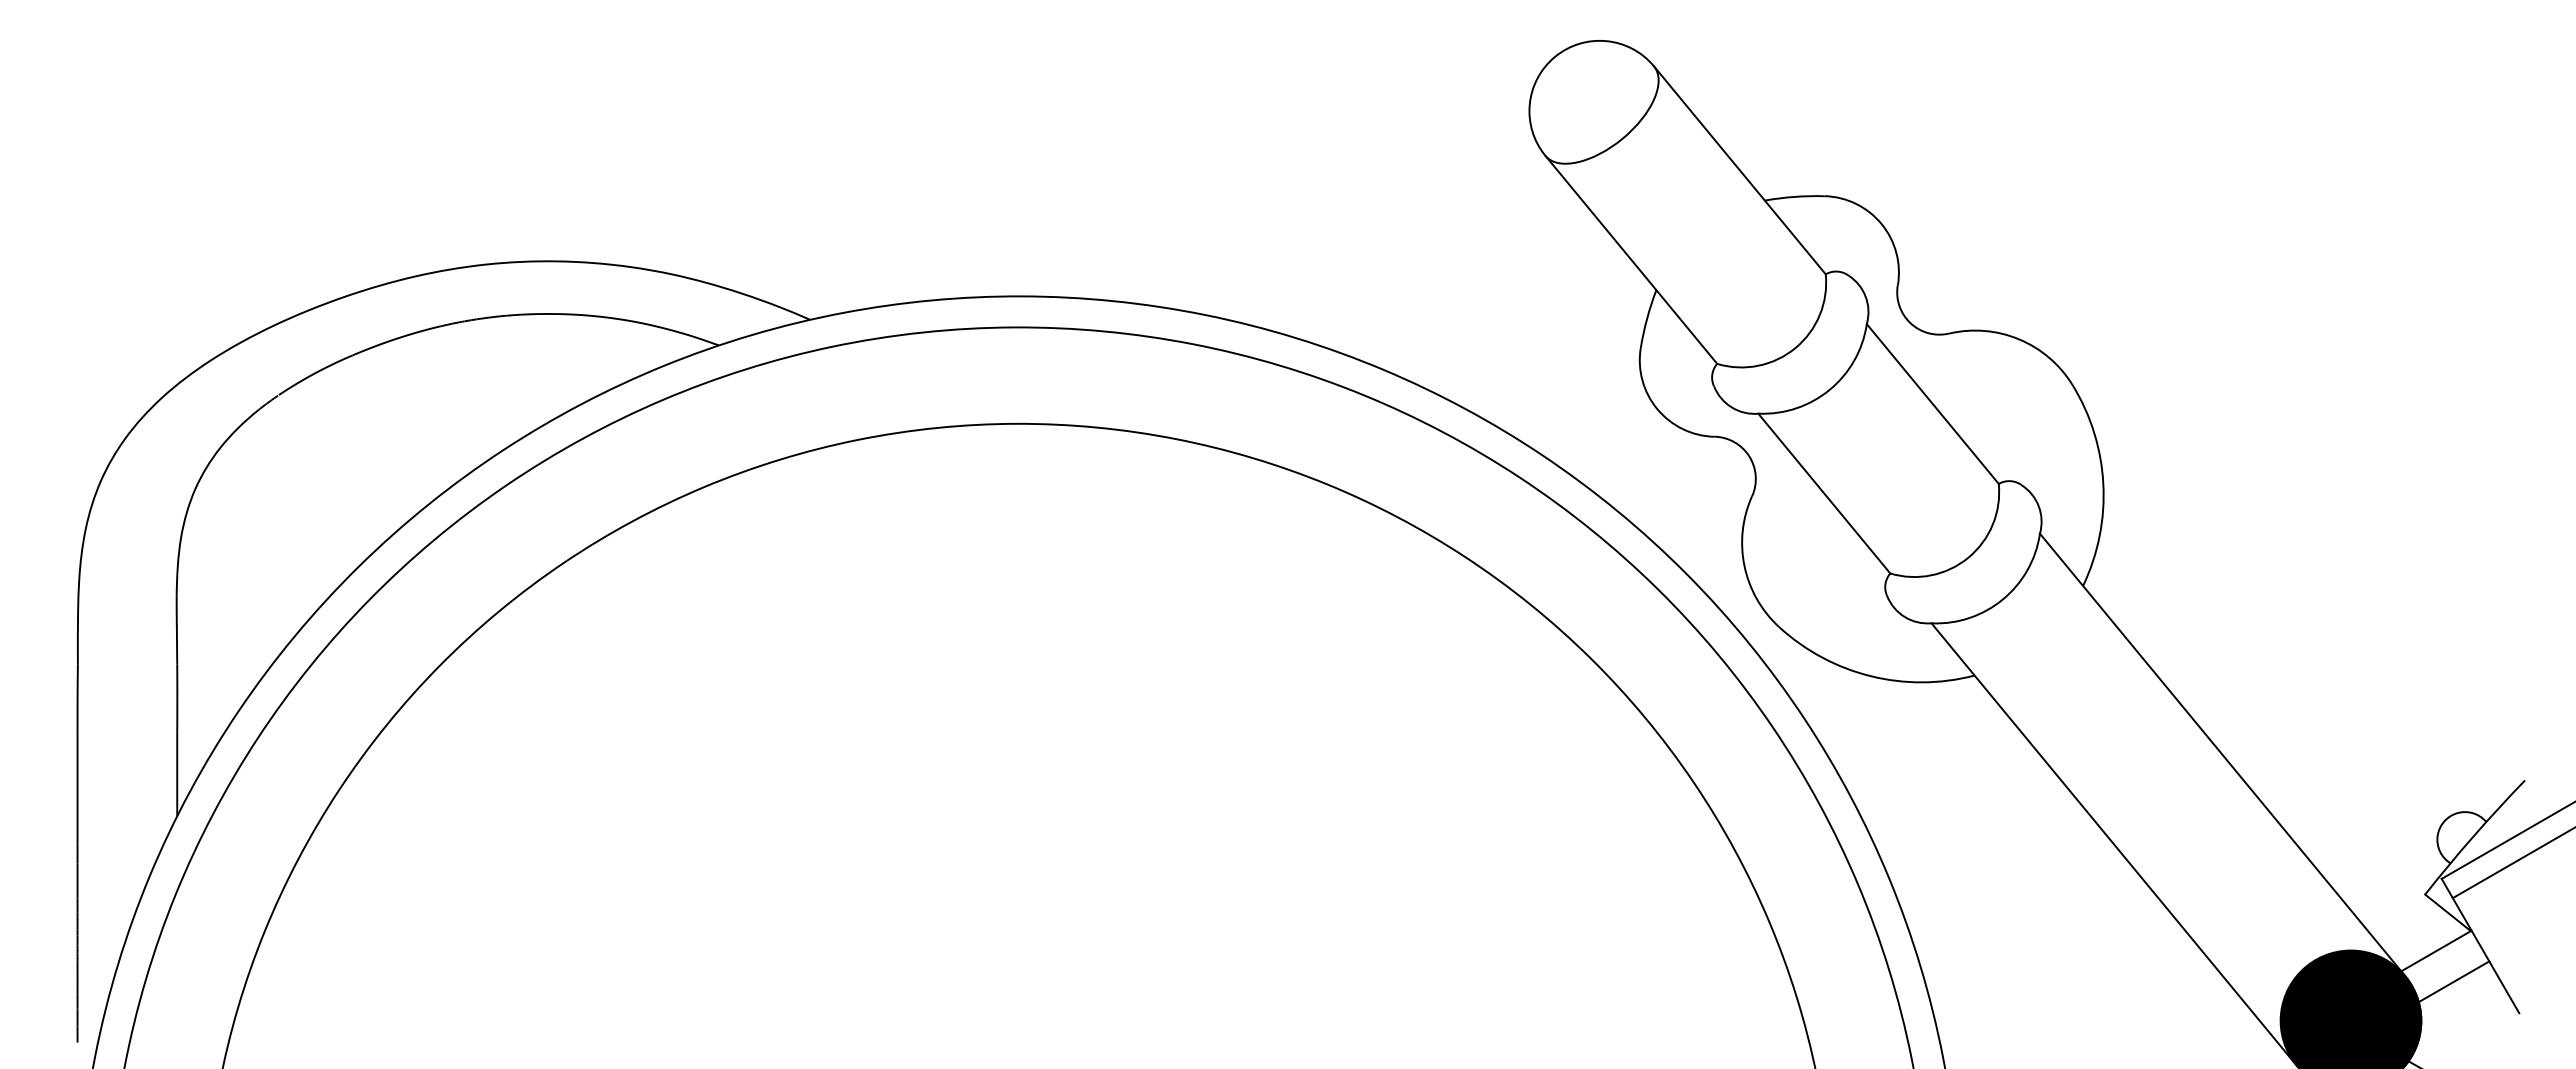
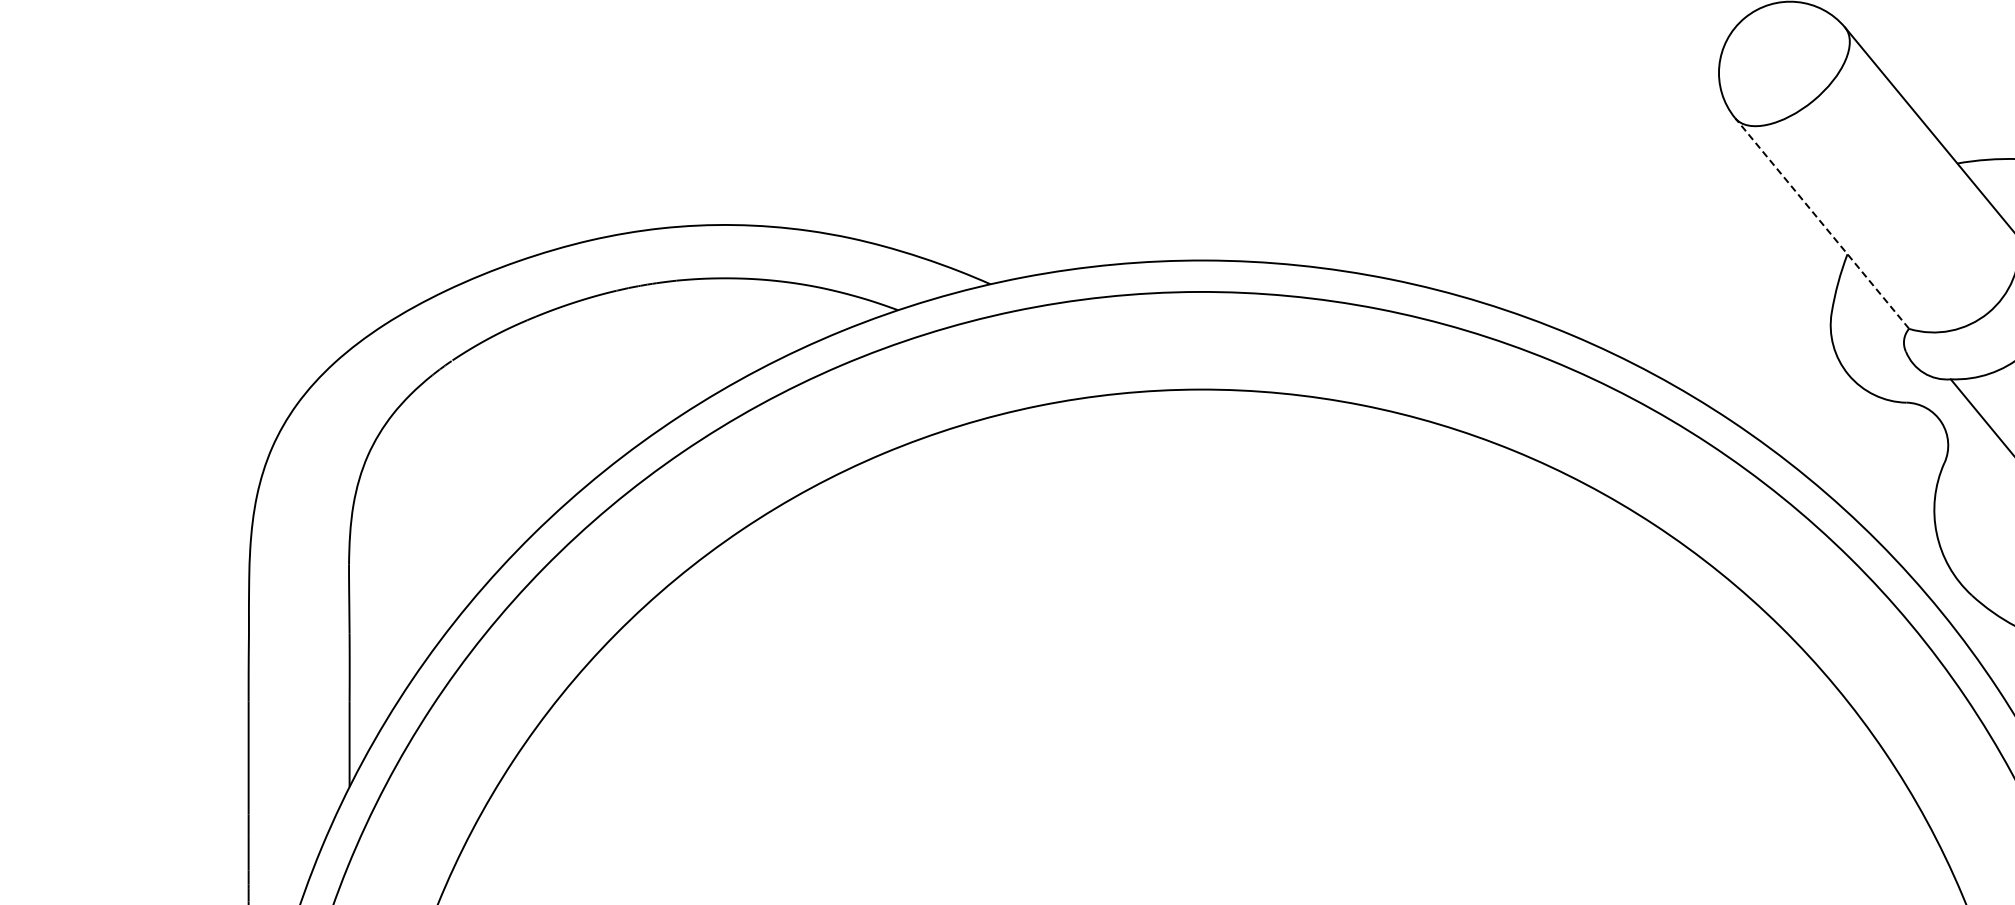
line: (1631, 259) -> (1822, 223), solid -> dashed

